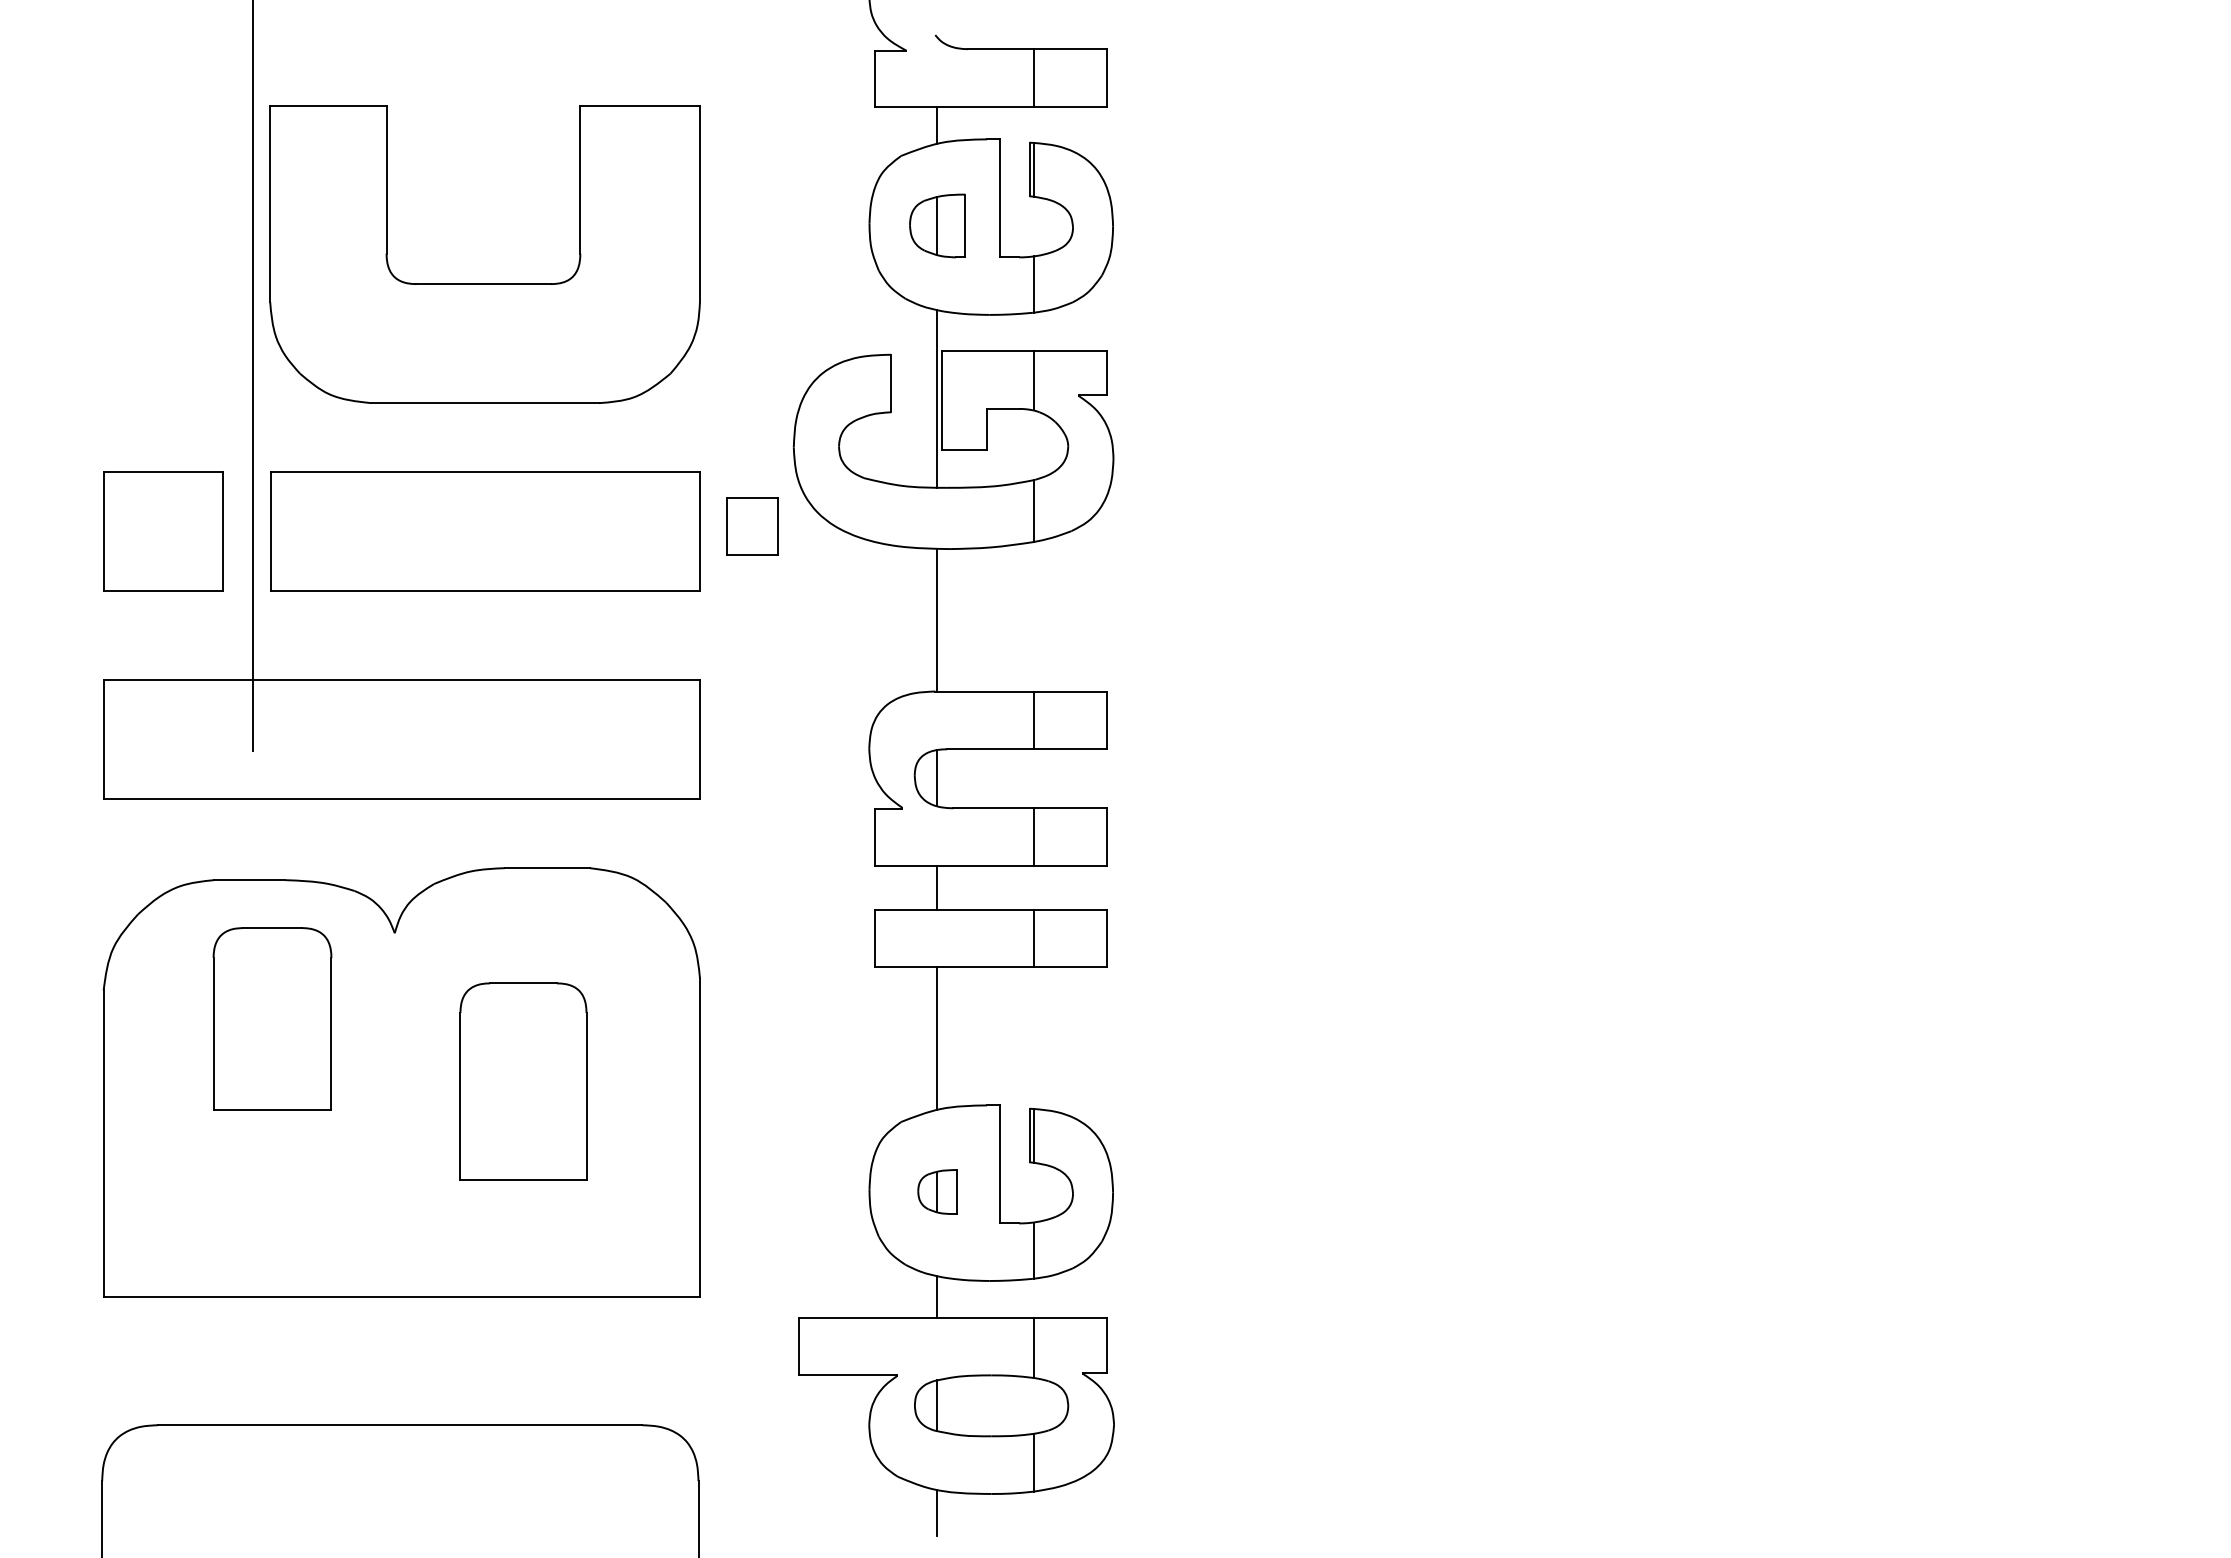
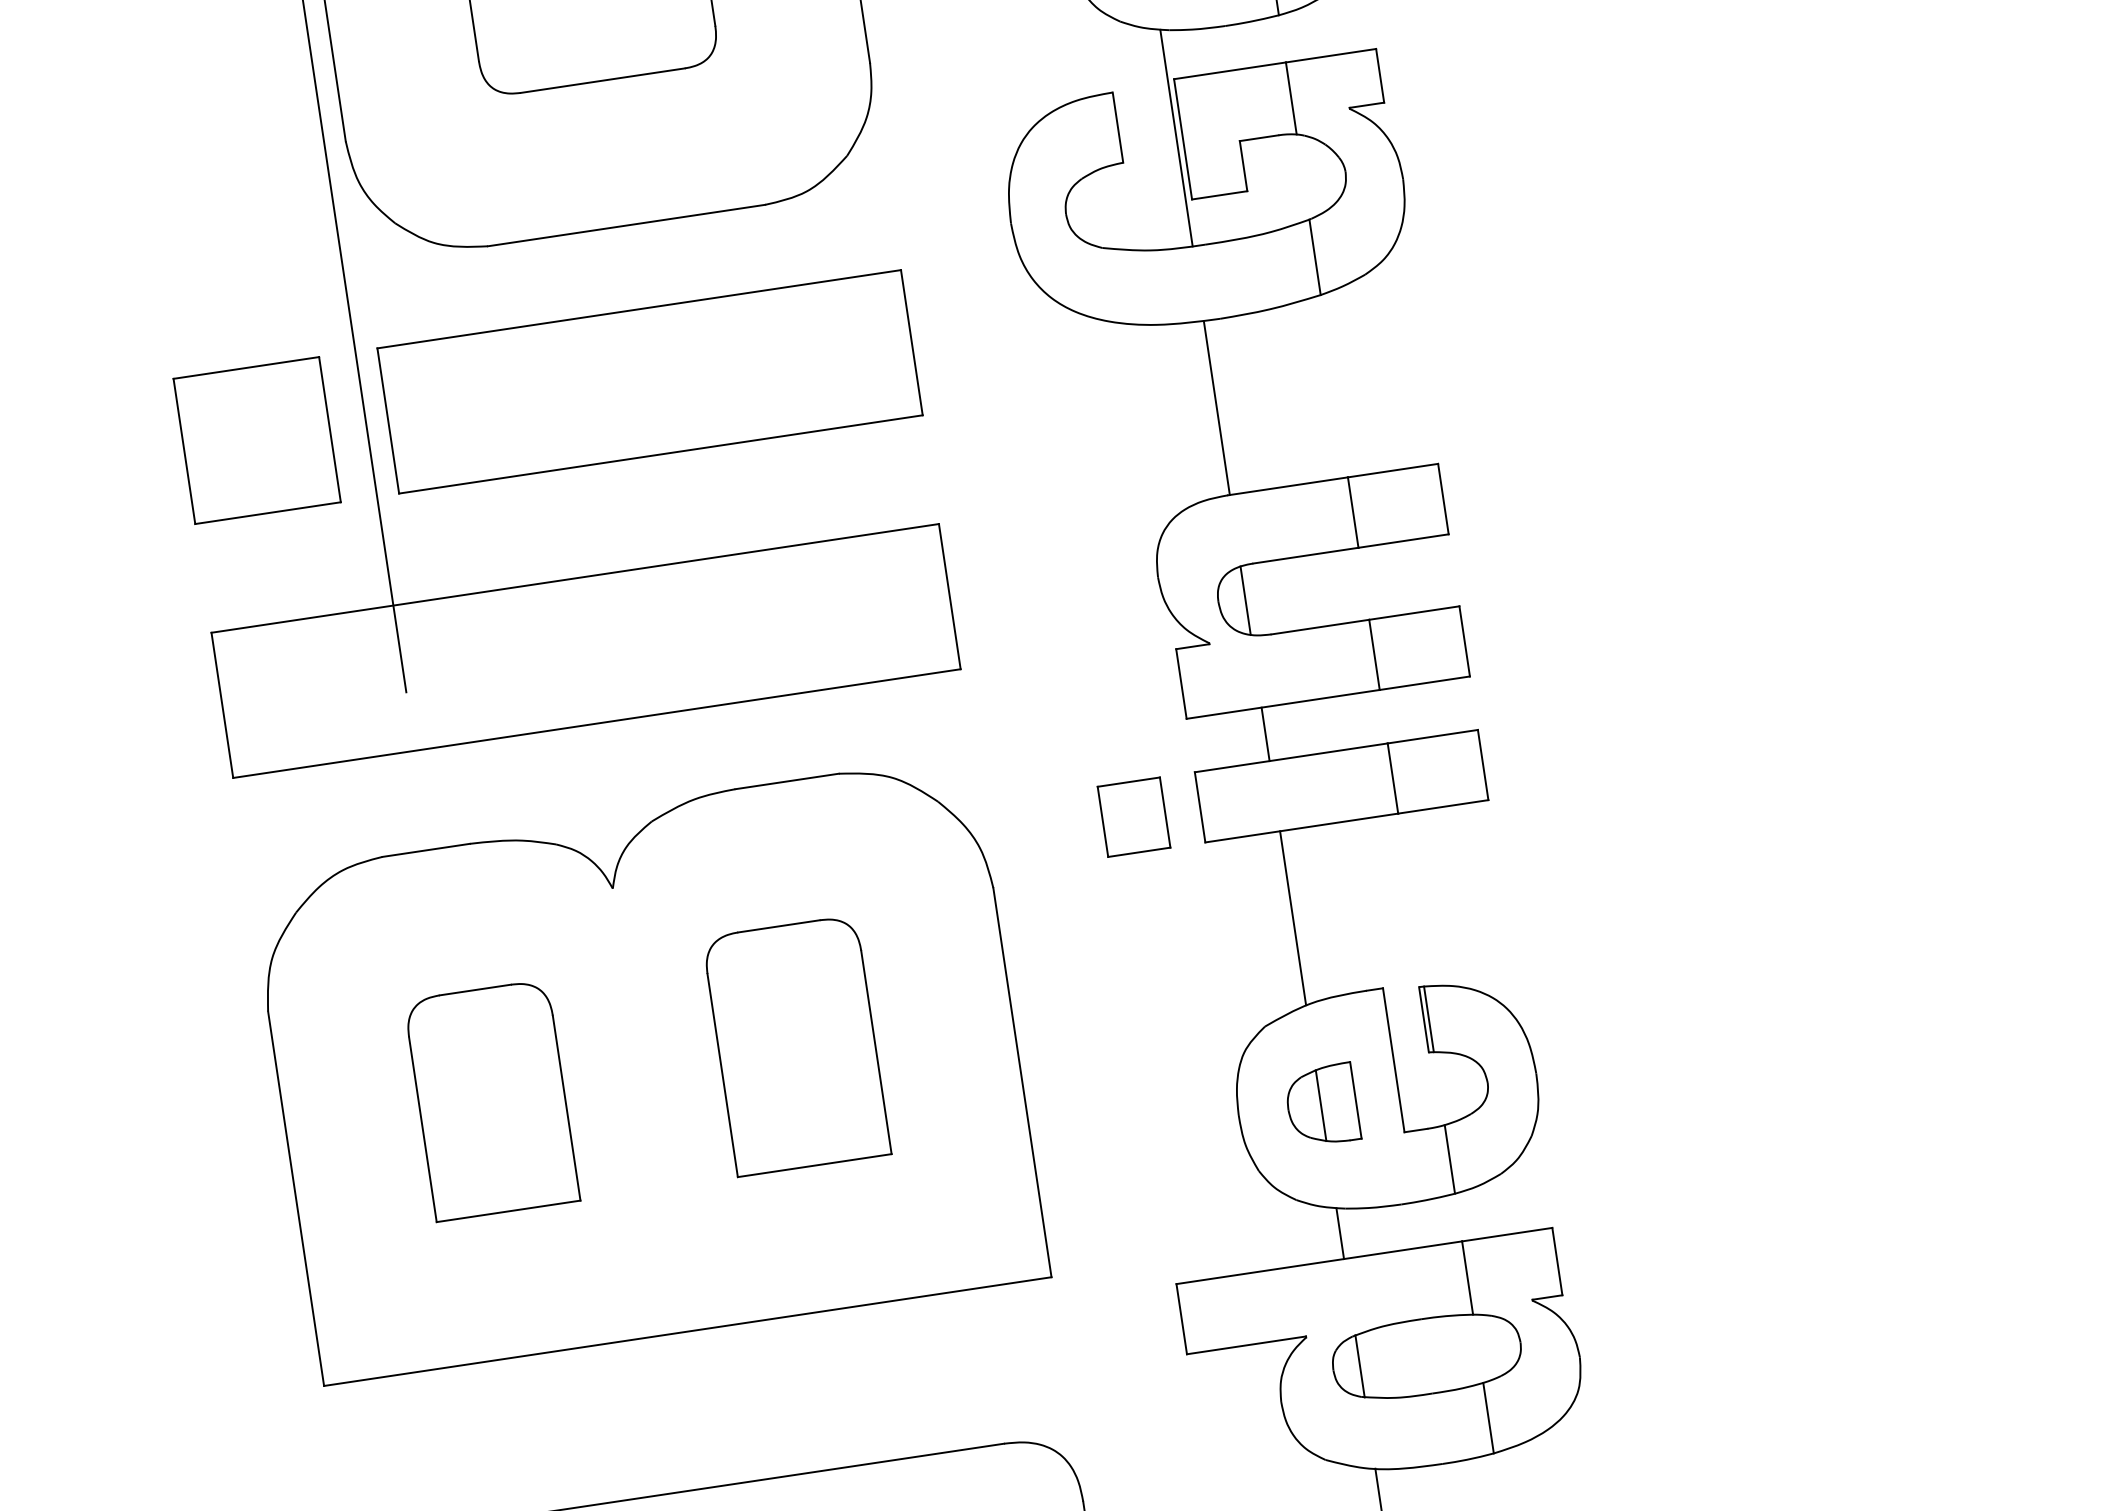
part: (752, 526) -> (1134, 817), moved
part: (272, 1018) -> (491, 1100), moved
part: (937, 1191) -> (1321, 1104), size x1.43

